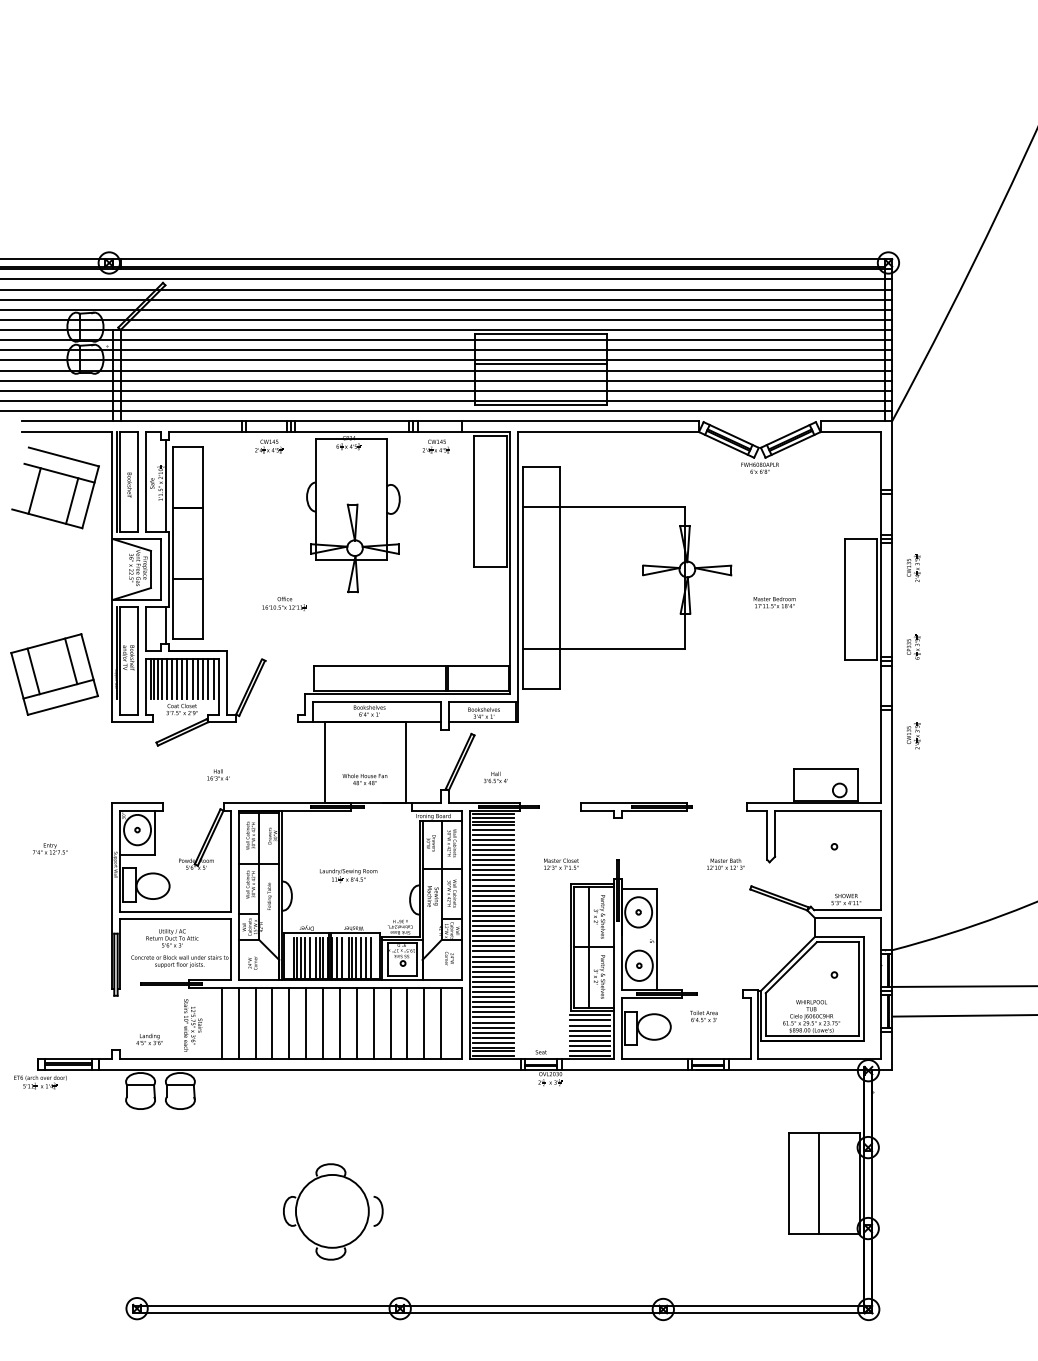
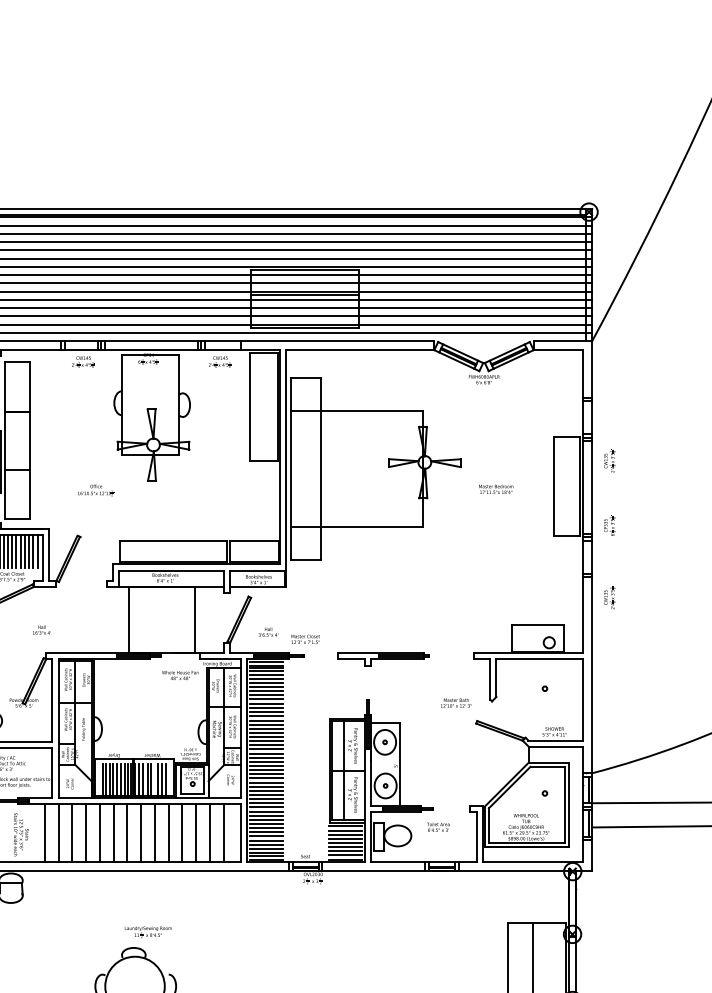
text: (364, 779) -> (180, 675), moved
text: (561, 863) -> (305, 638), moved
part: (348, 876) -> (148, 932), moved
line: (356, 958) -> (154, 780), removed

